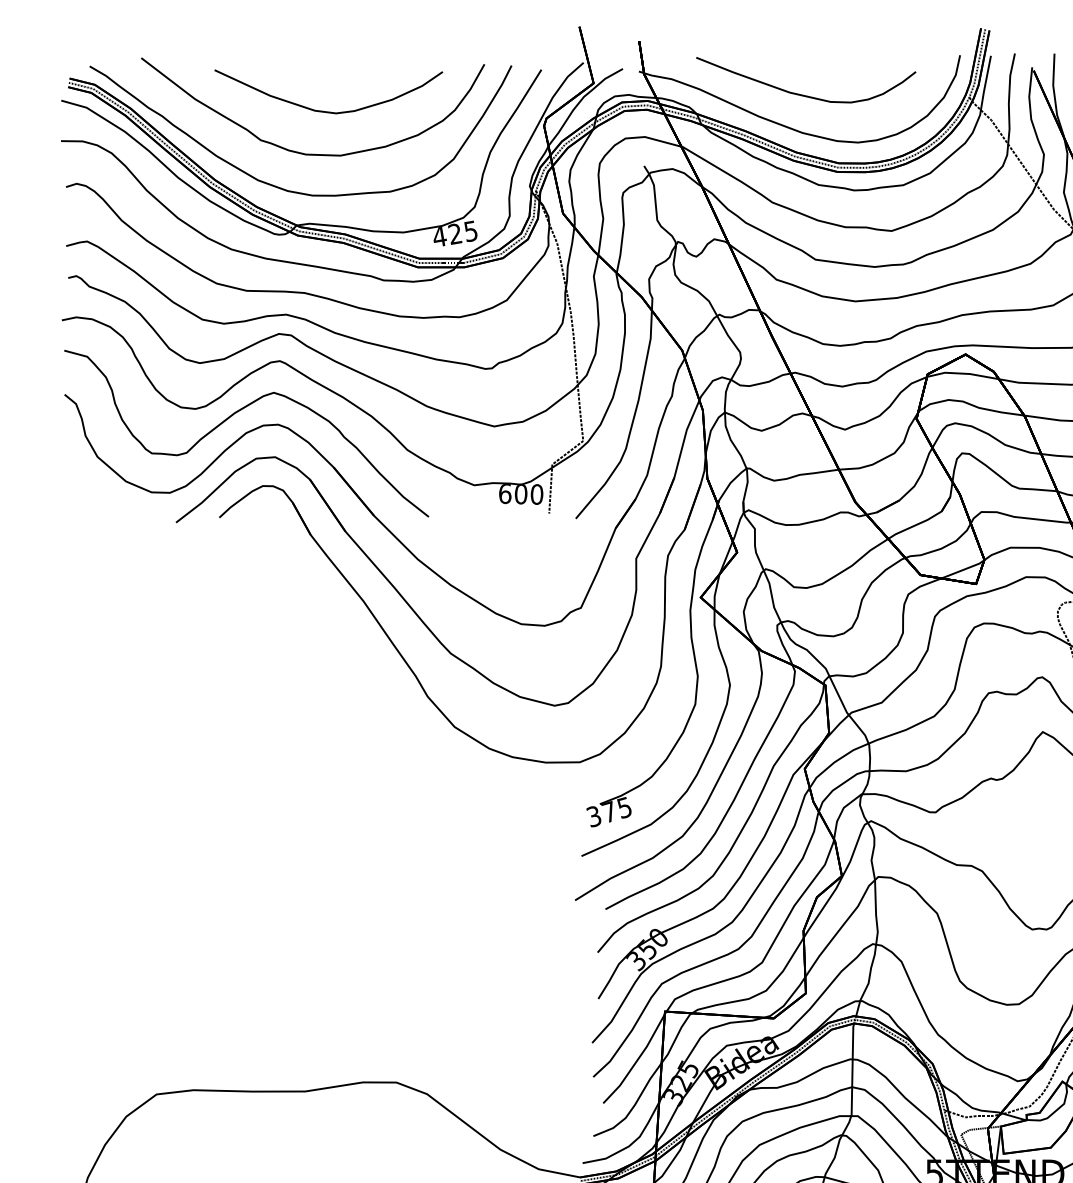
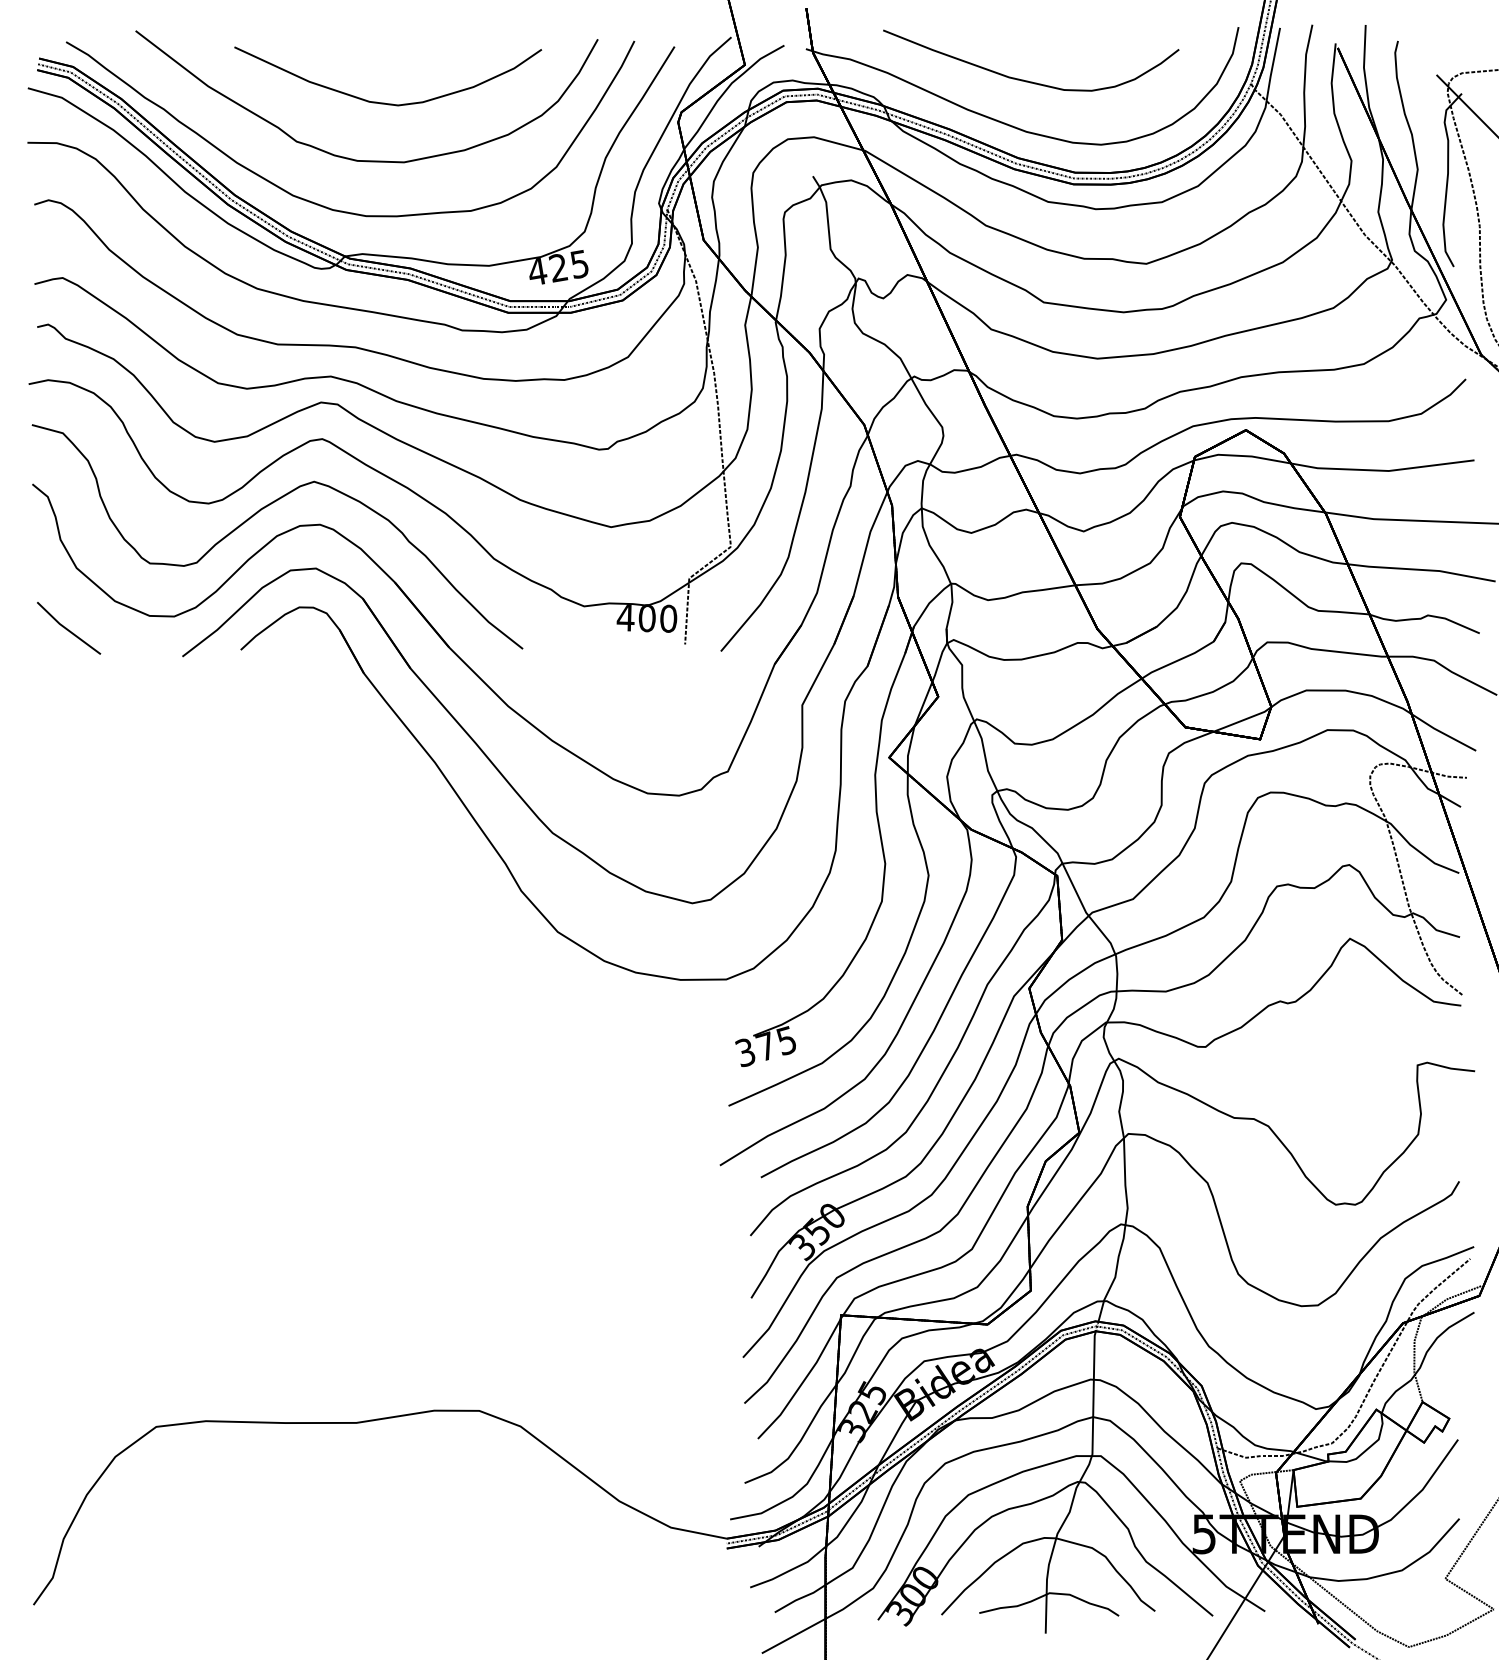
text: (504, 493) -> (625, 617), 600 -> 400
line: (91, 502) -> (68, 629), added

